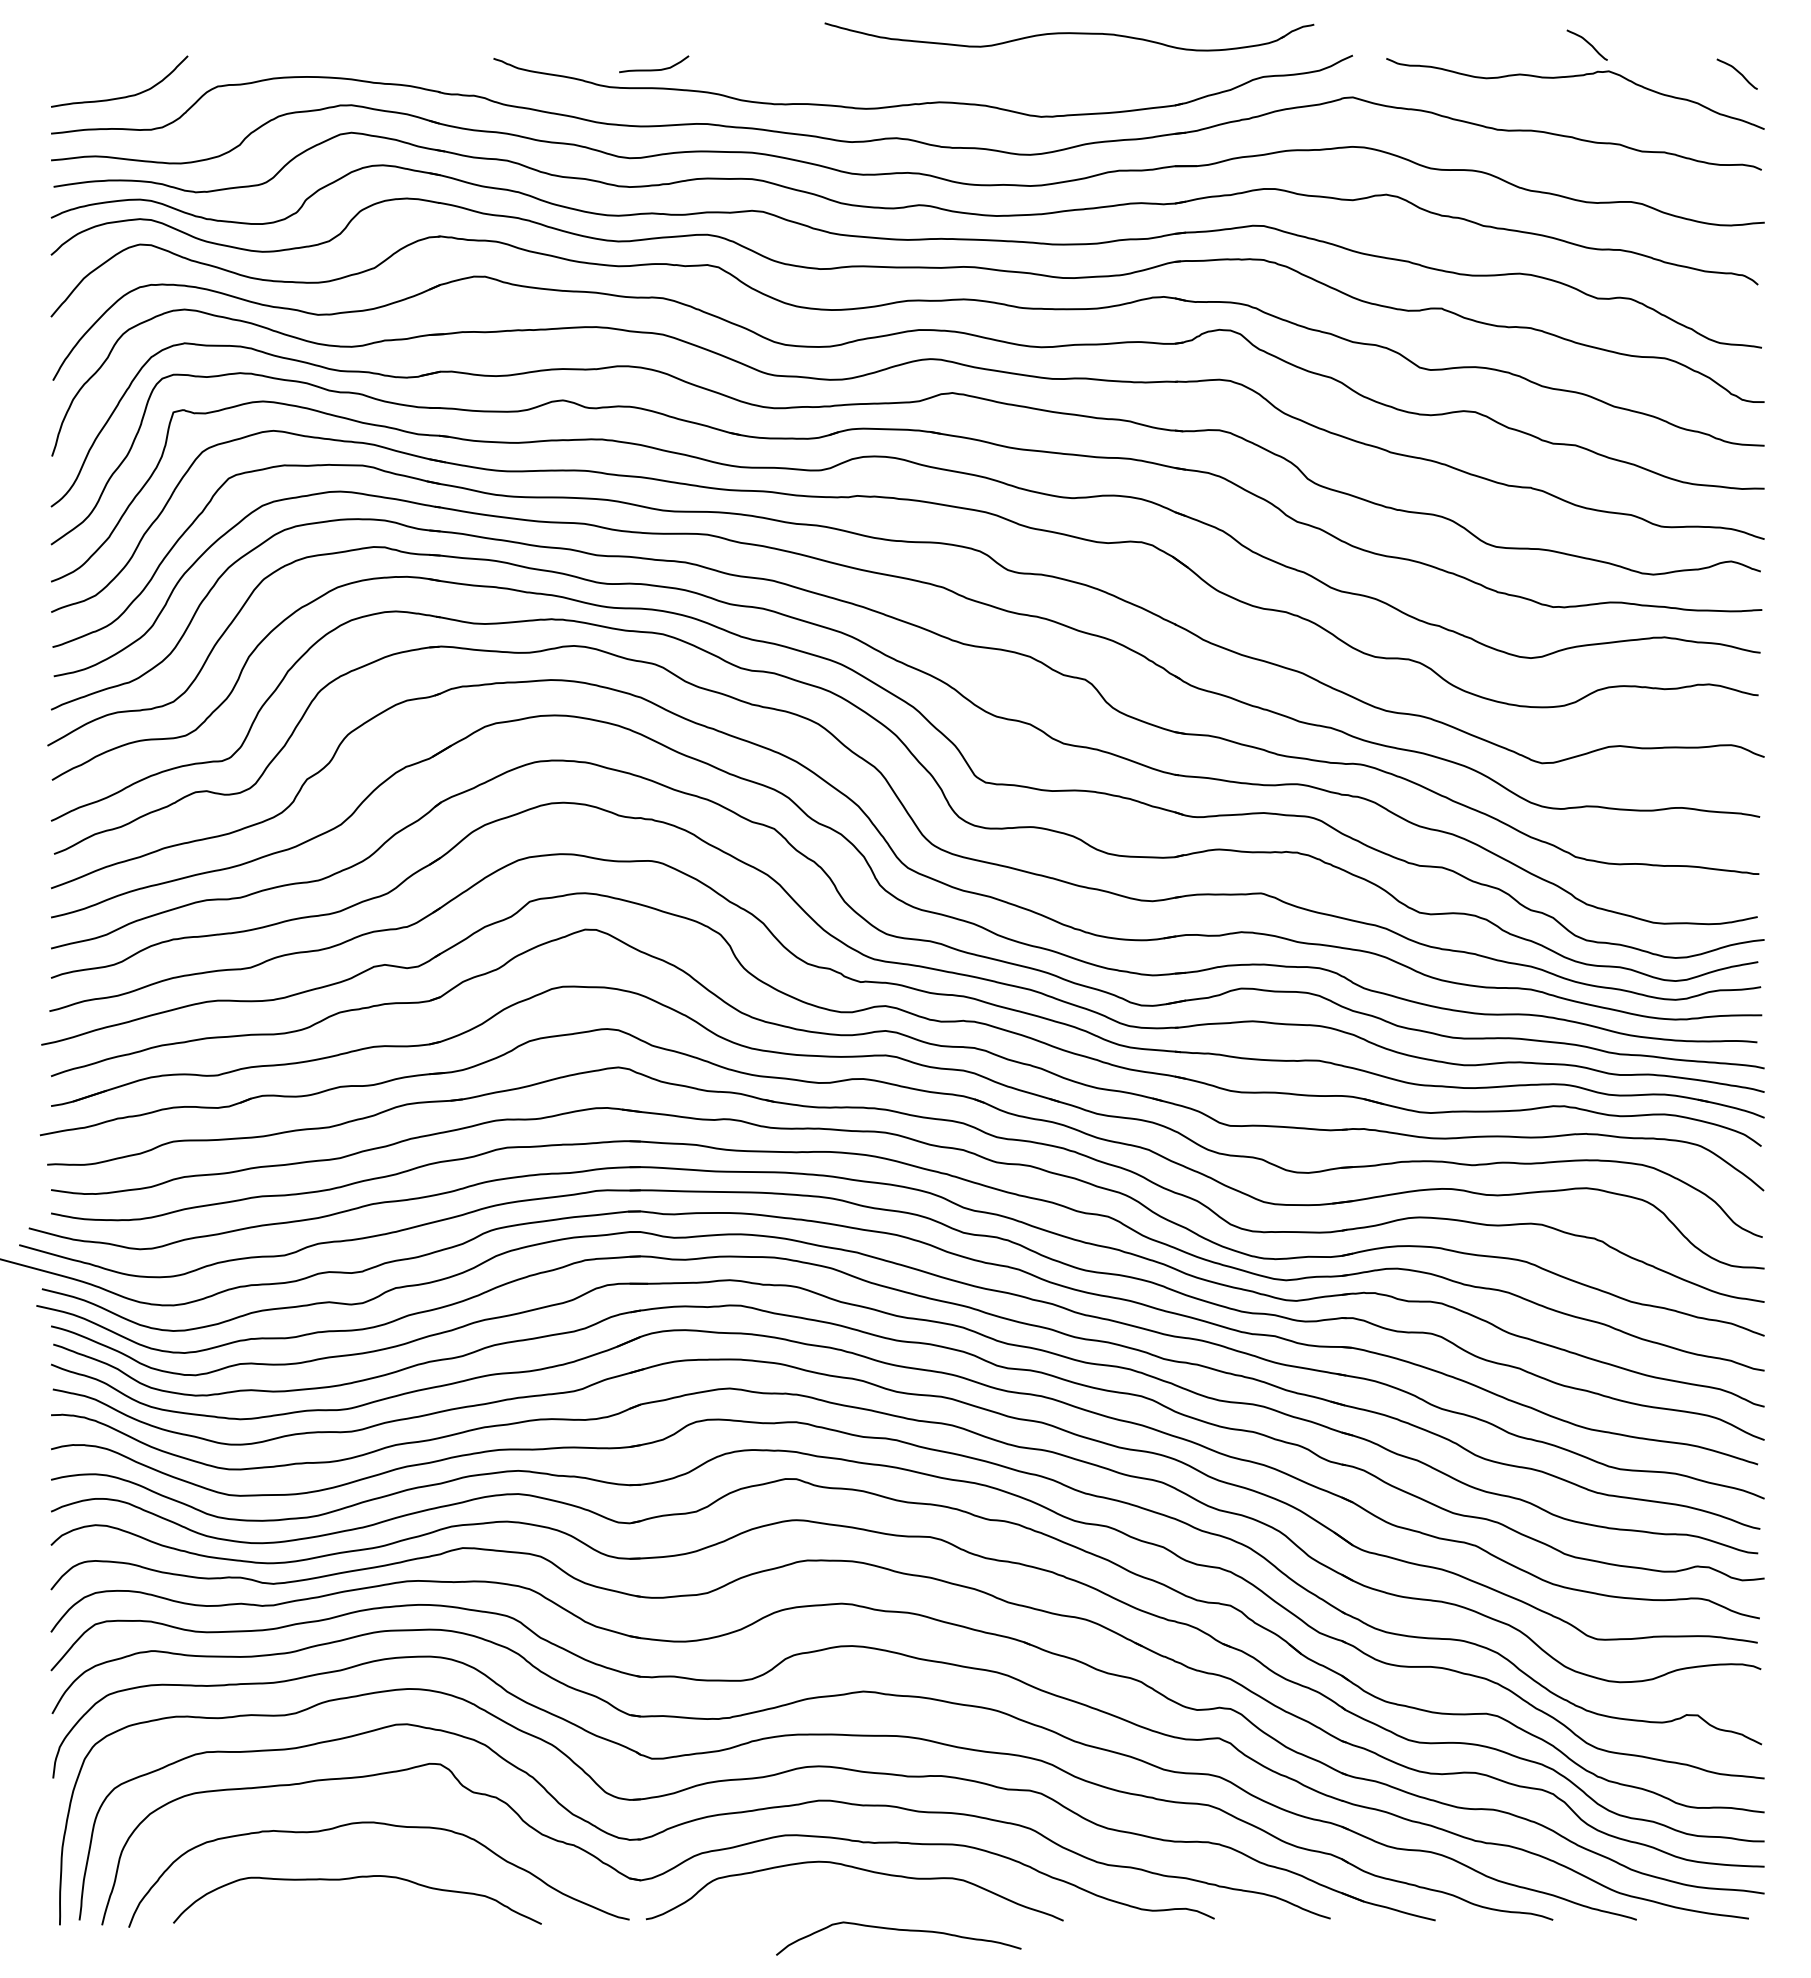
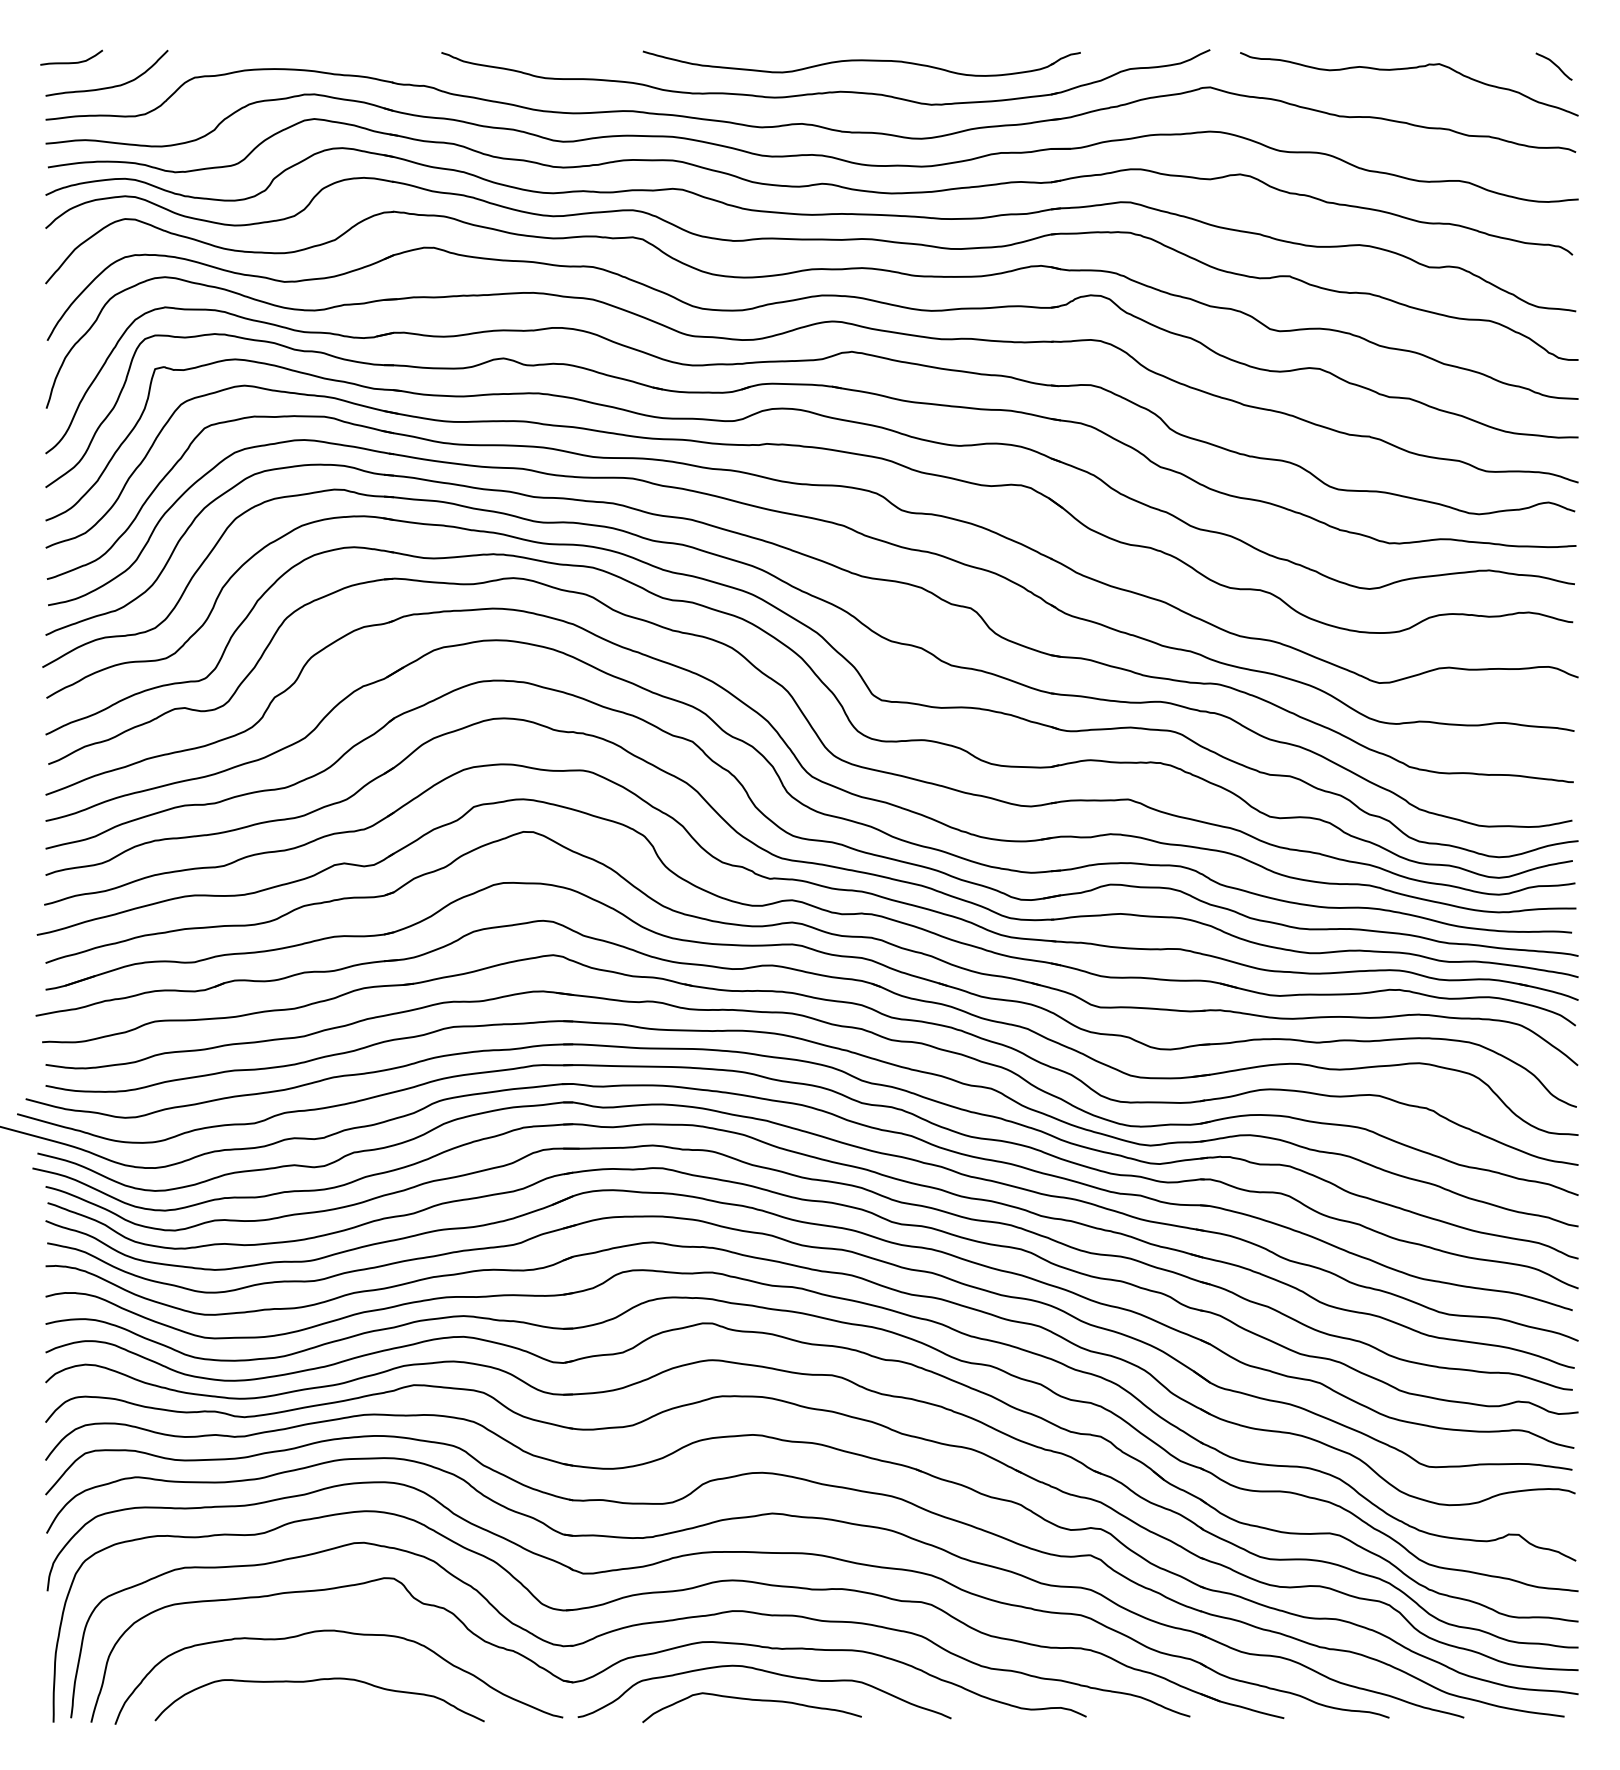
part: (1069, 36) -> (861, 63), moved
curve: (1587, 43) -> (1420, 39), removed
curve: (654, 69) -> (71, 62), moved
curve: (898, 1930) -> (751, 1700), moved

